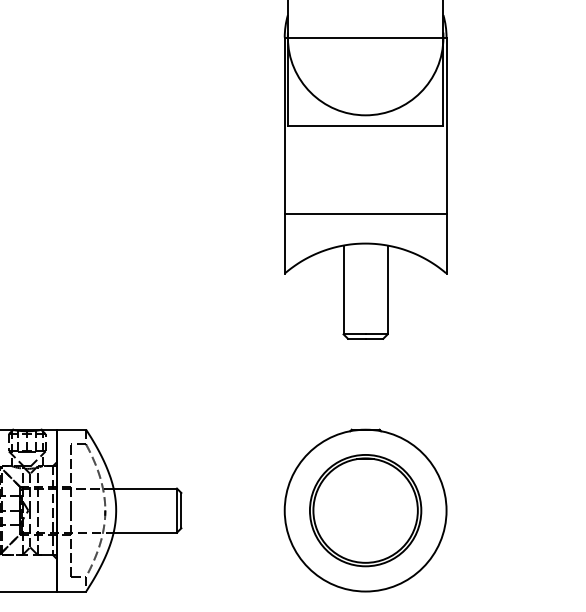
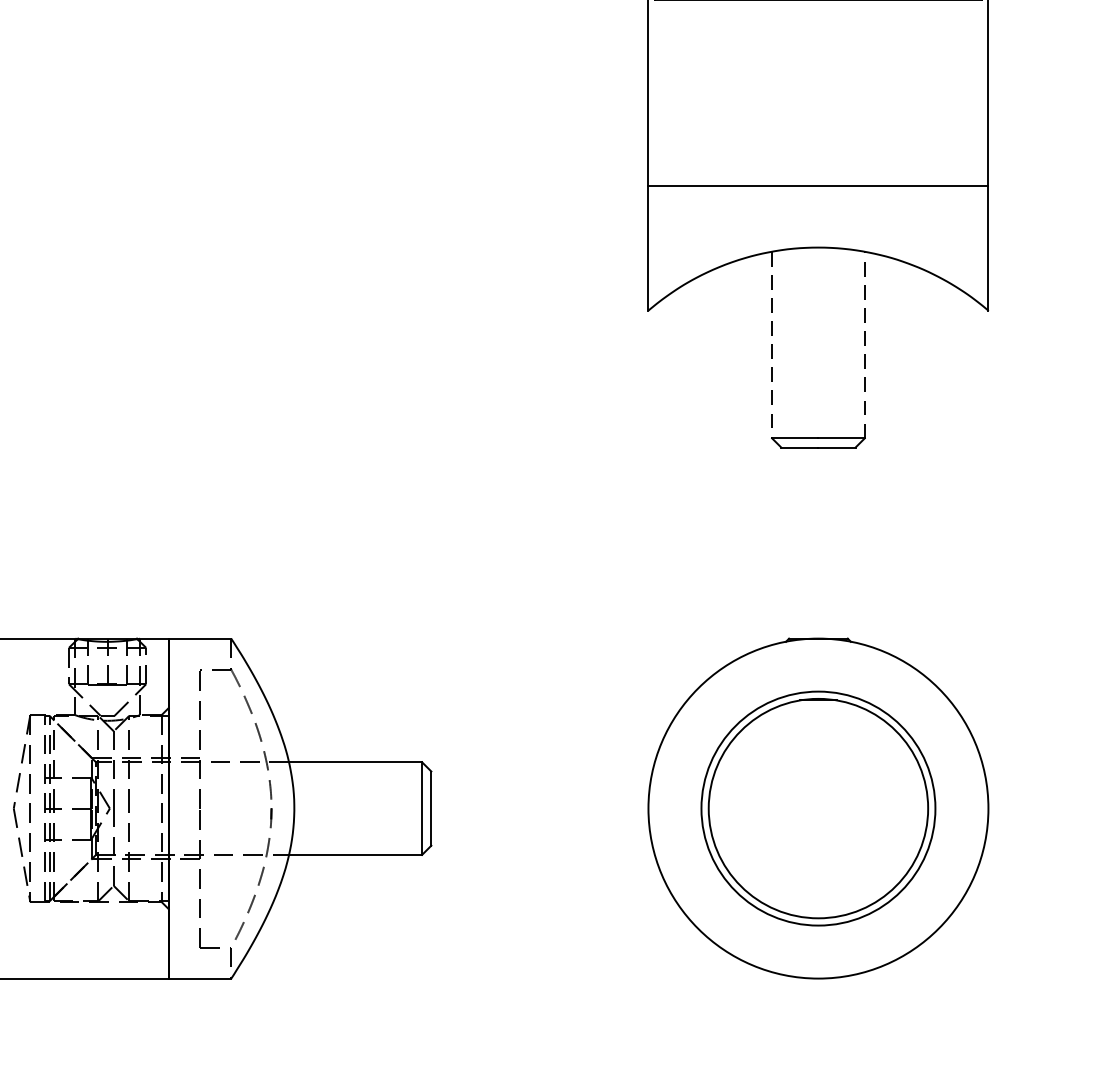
line: (387, 289) -> (864, 344), solid -> dashed
line: (343, 290) -> (771, 346), solid -> dashed

